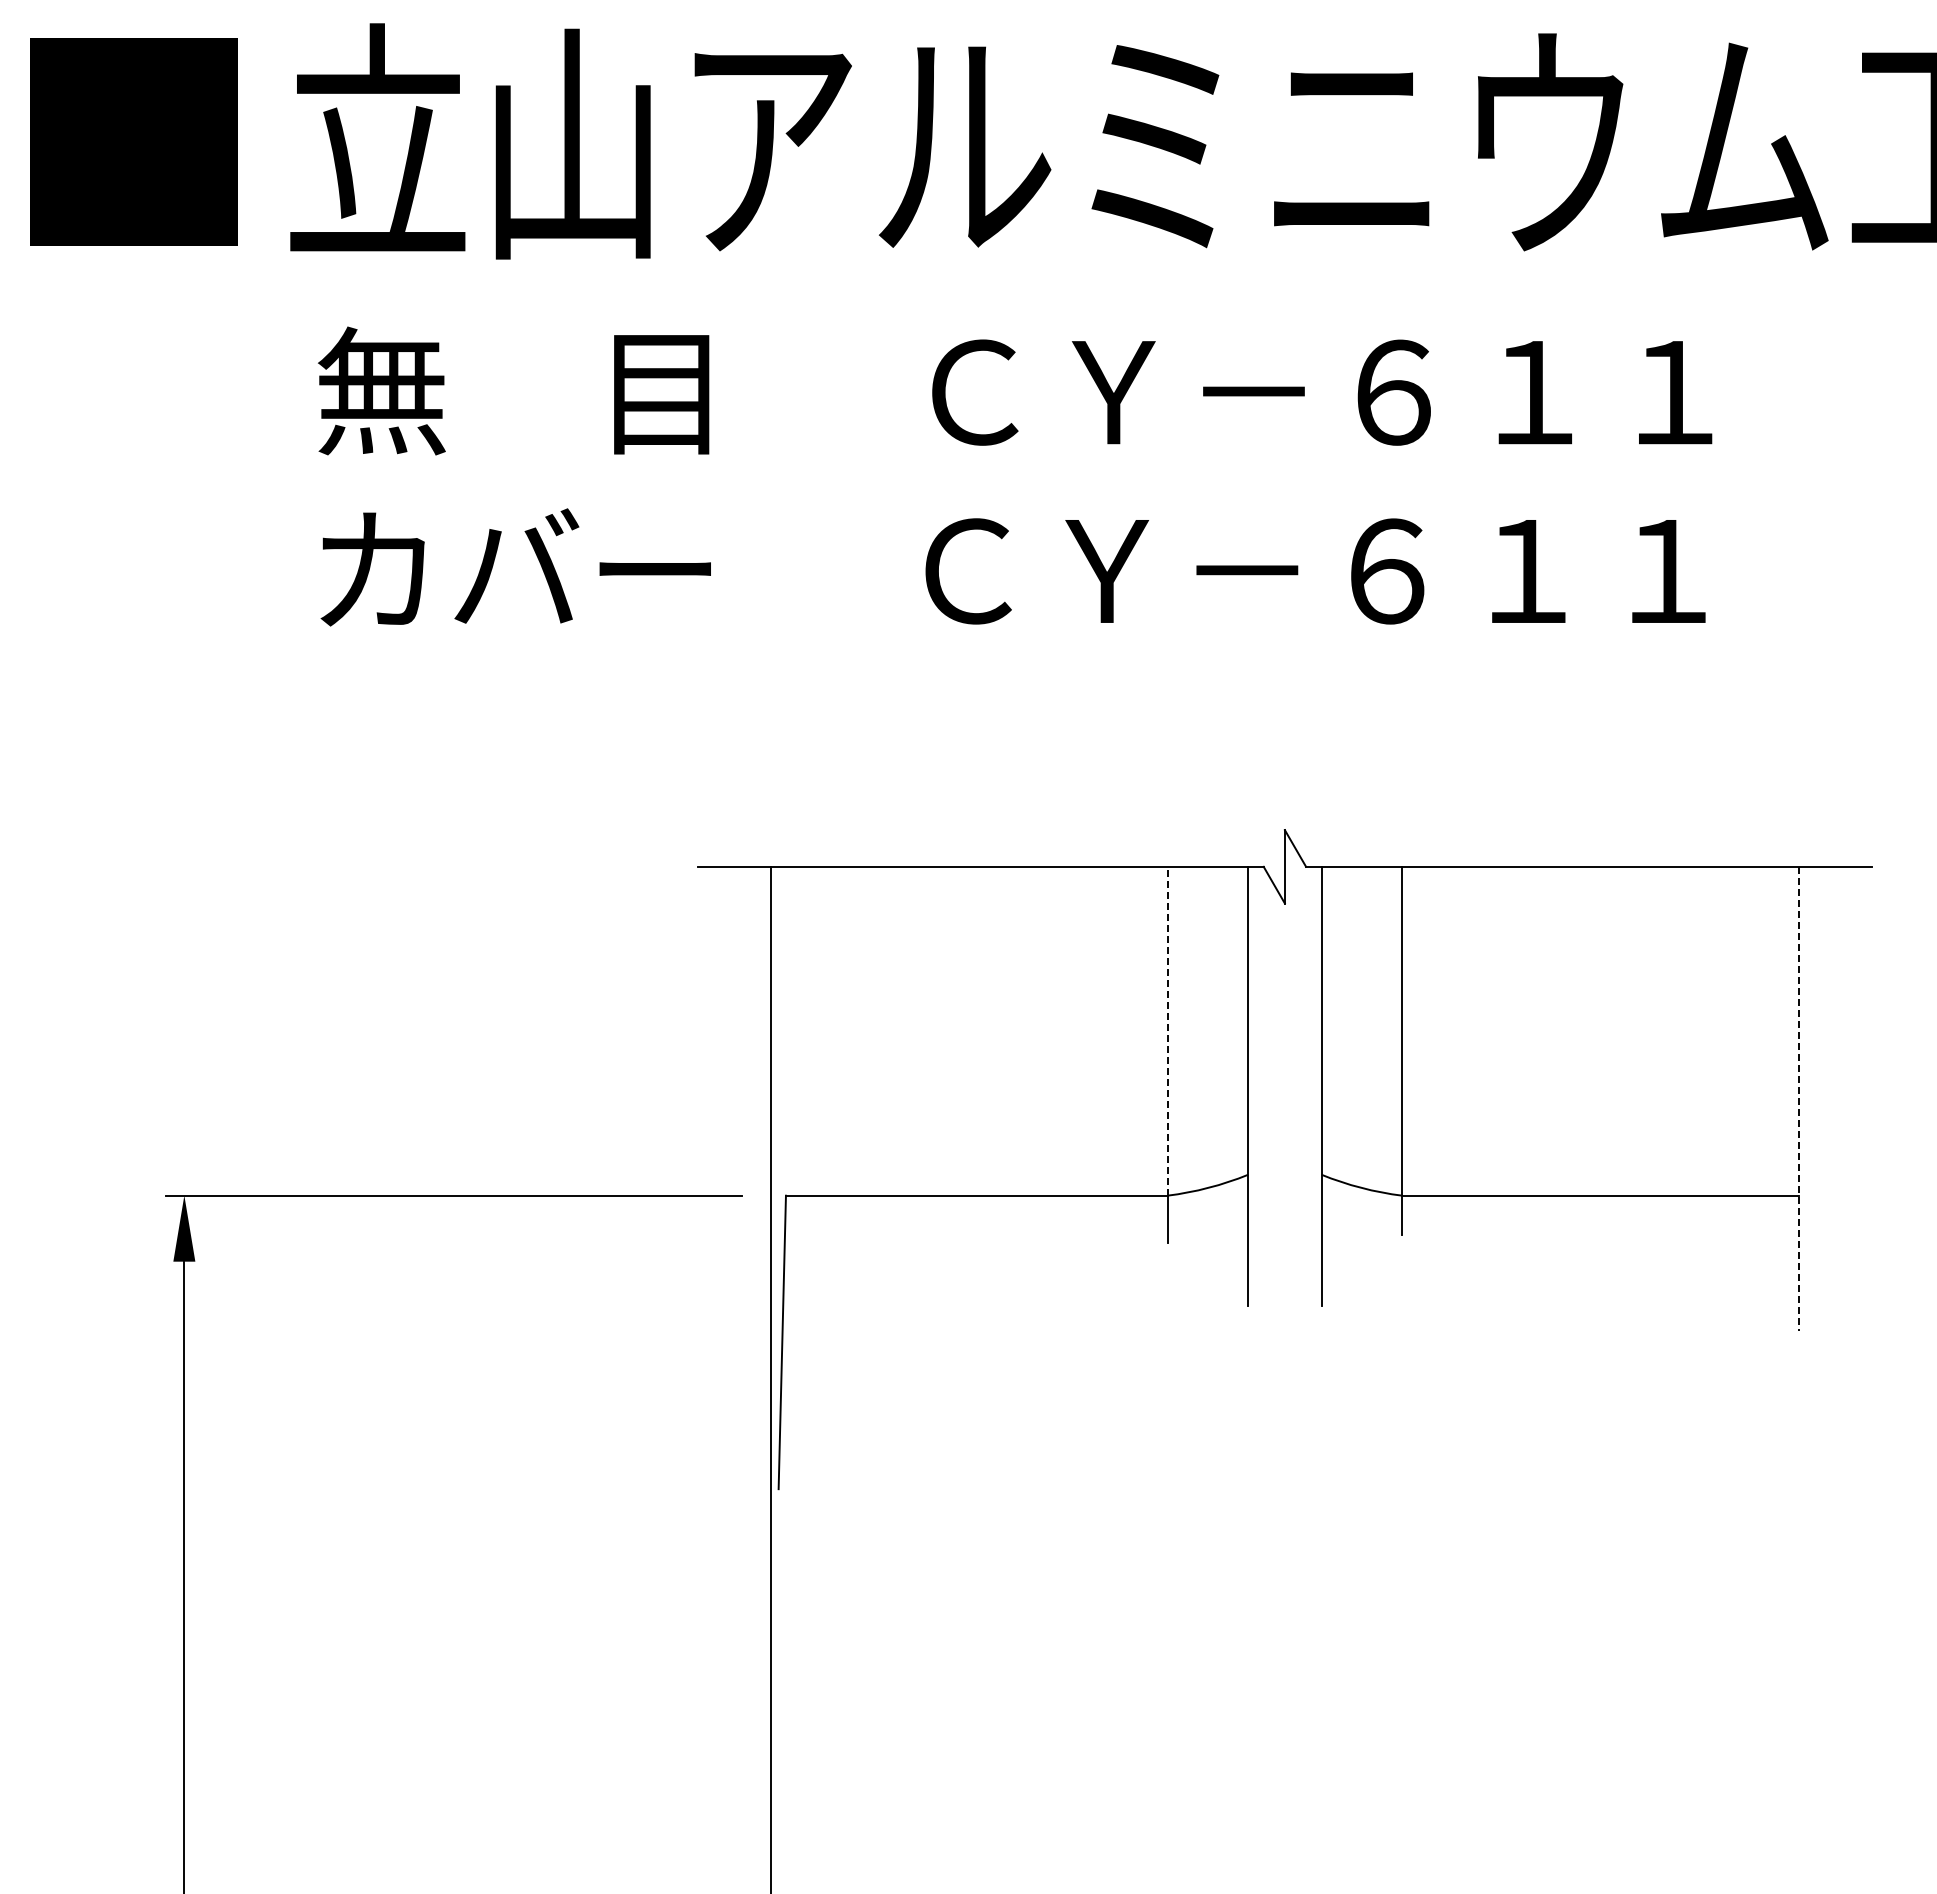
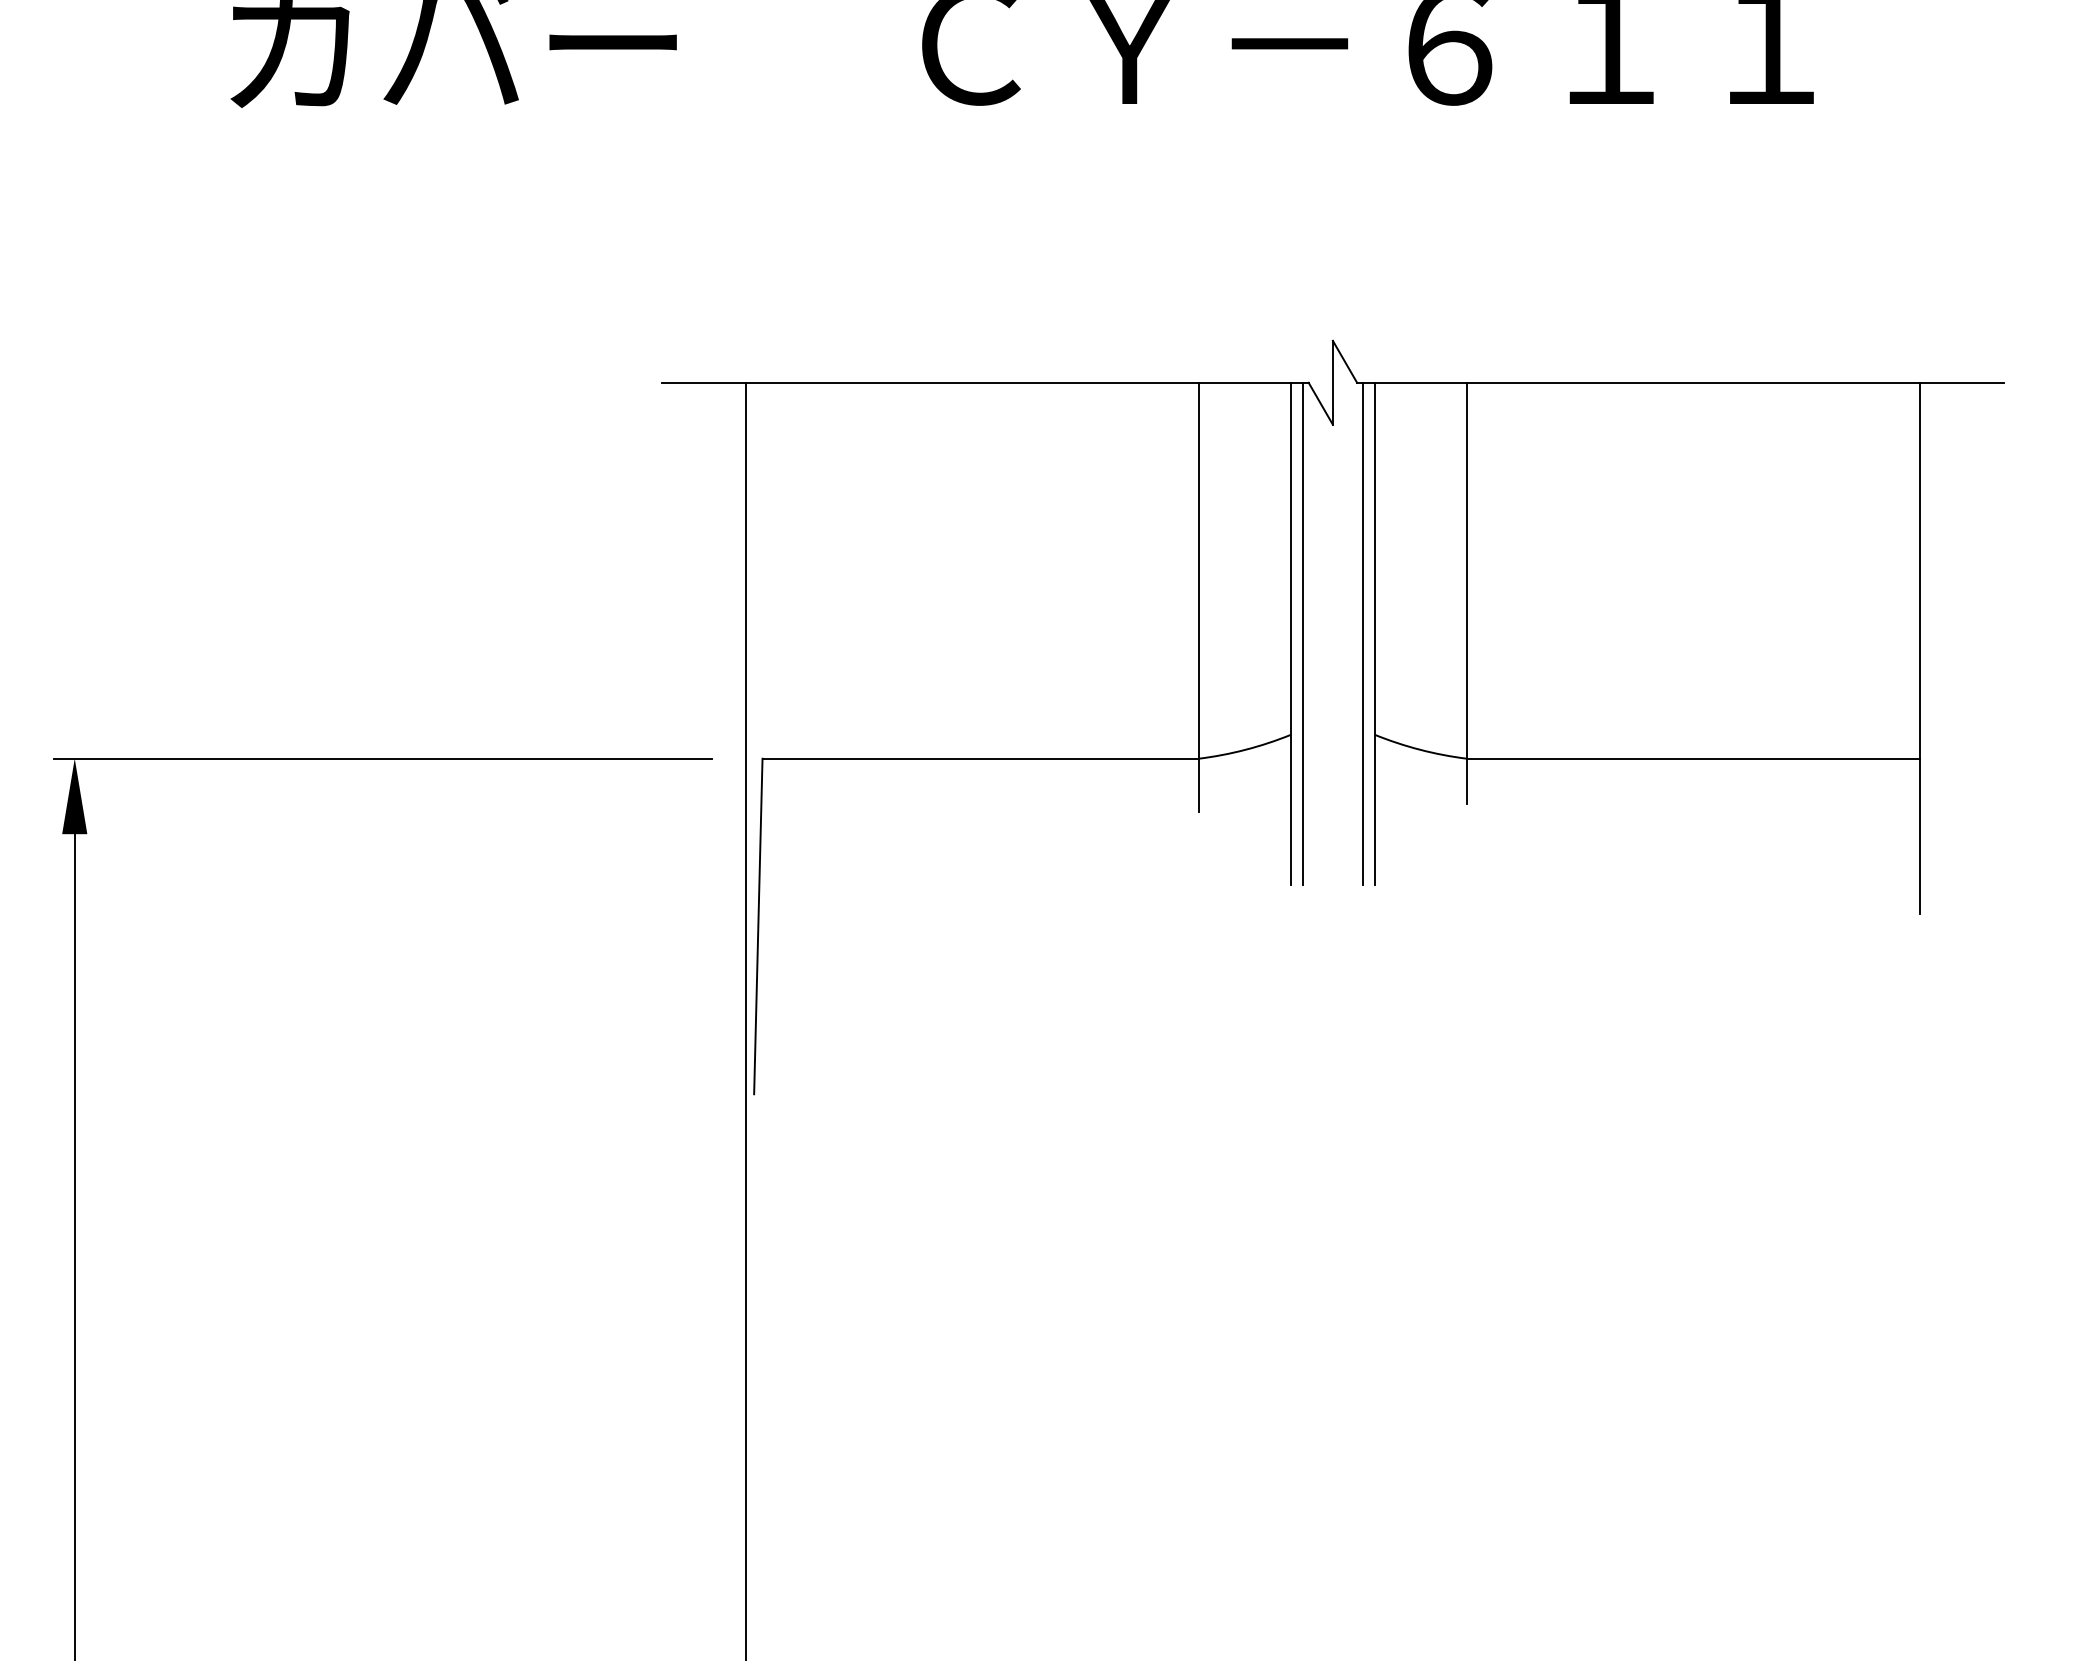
line: (1167, 1030) -> (1198, 569), dashed -> solid
line: (1258, 1085) -> (1302, 632), added
line: (1311, 1085) -> (1363, 632), added
line: (1798, 1099) -> (1920, 648), dashed -> solid

